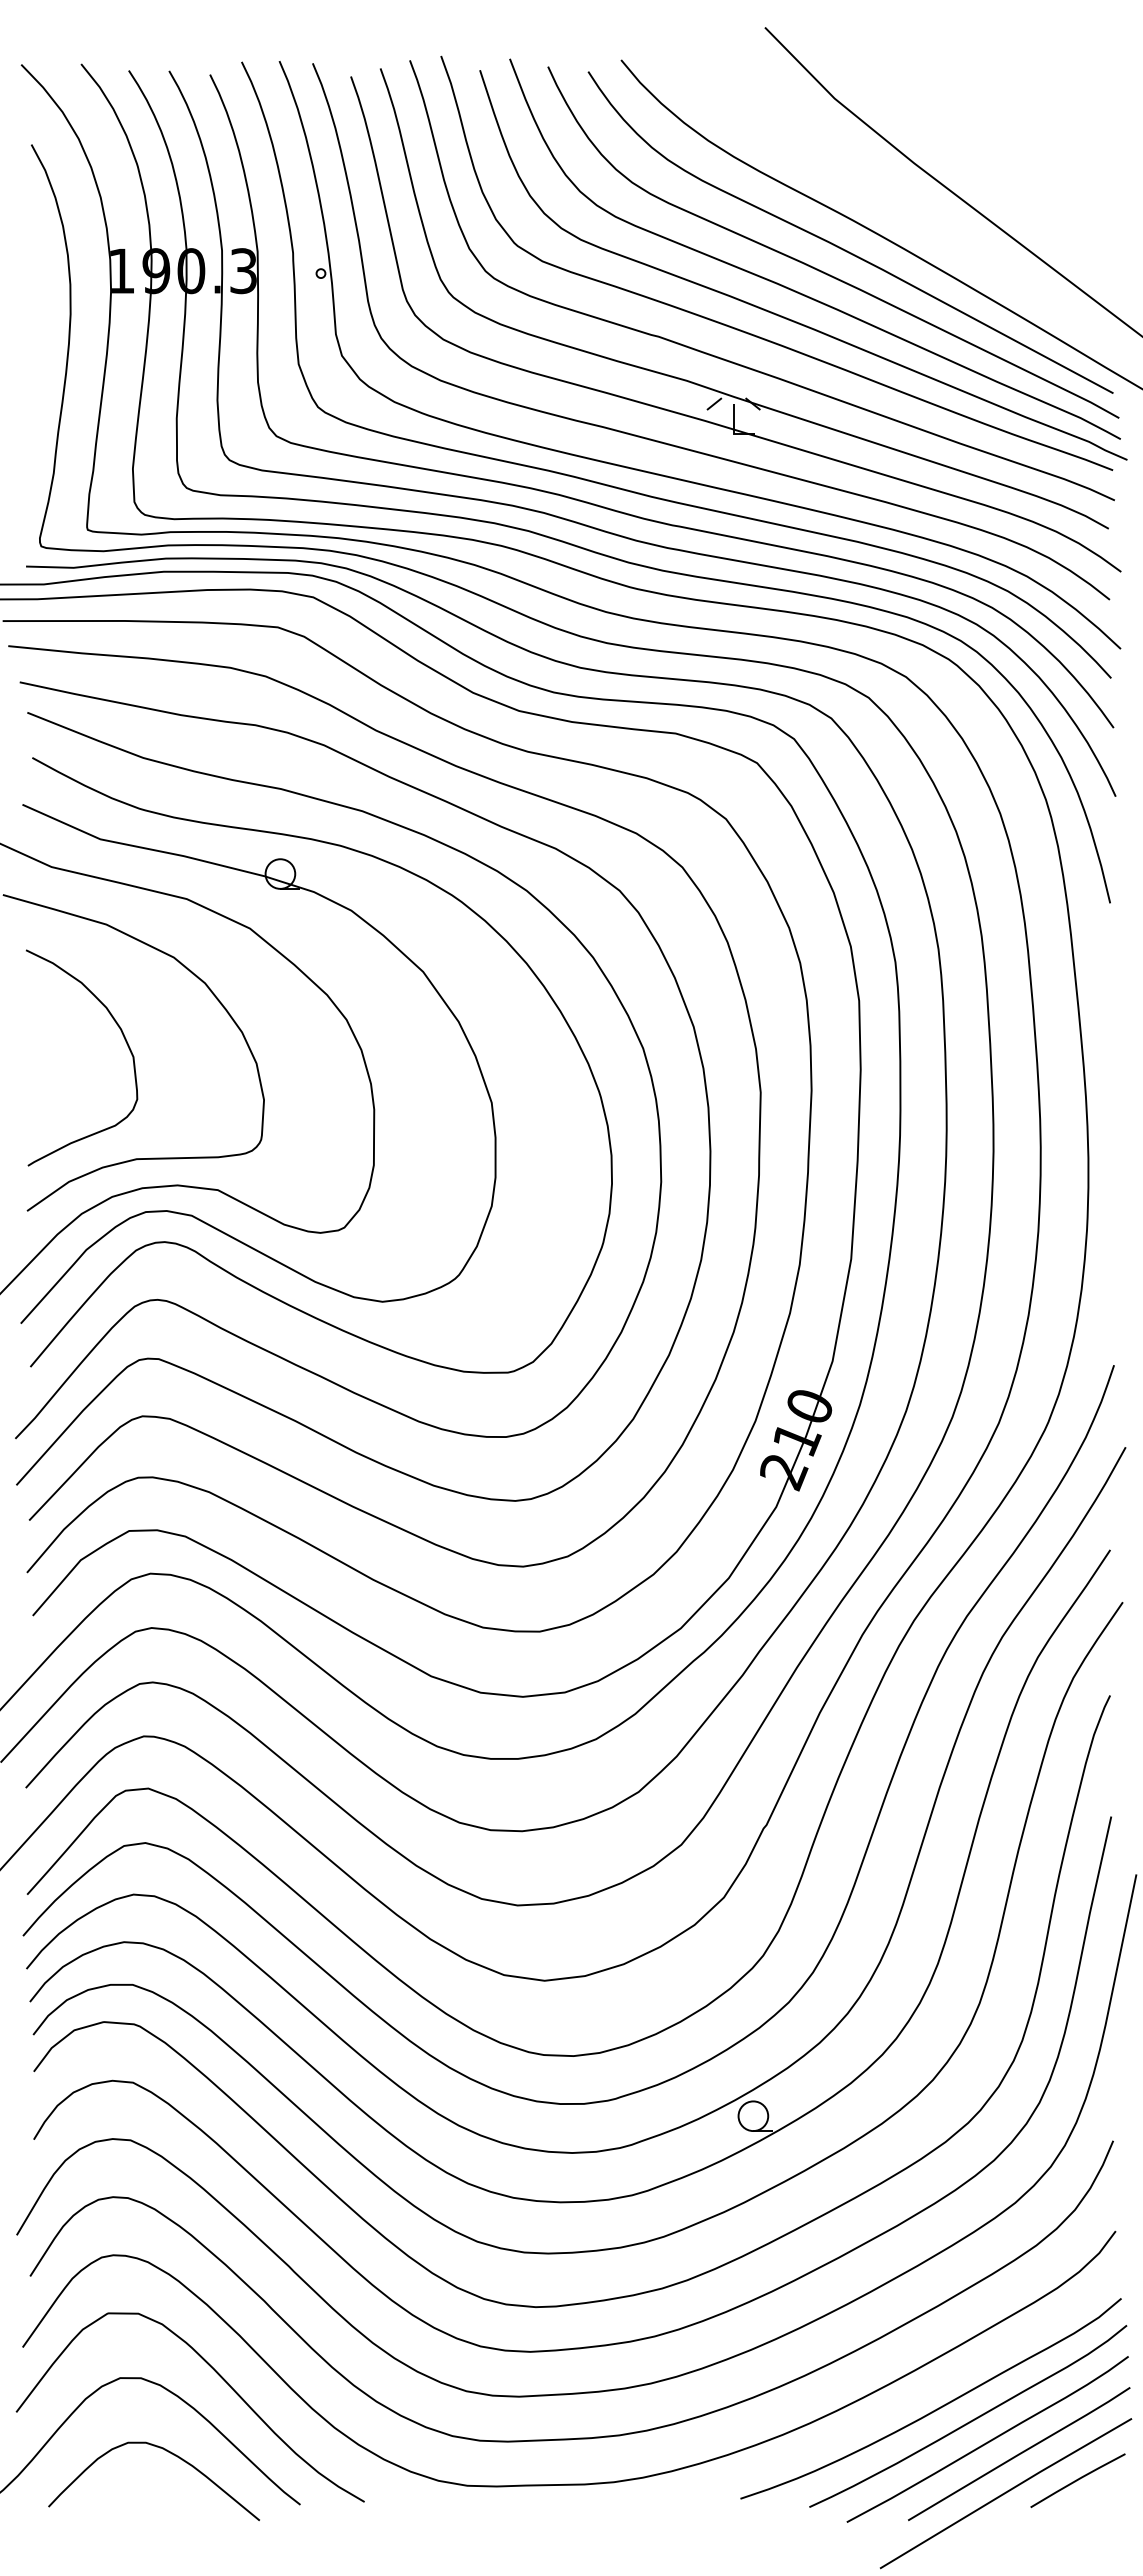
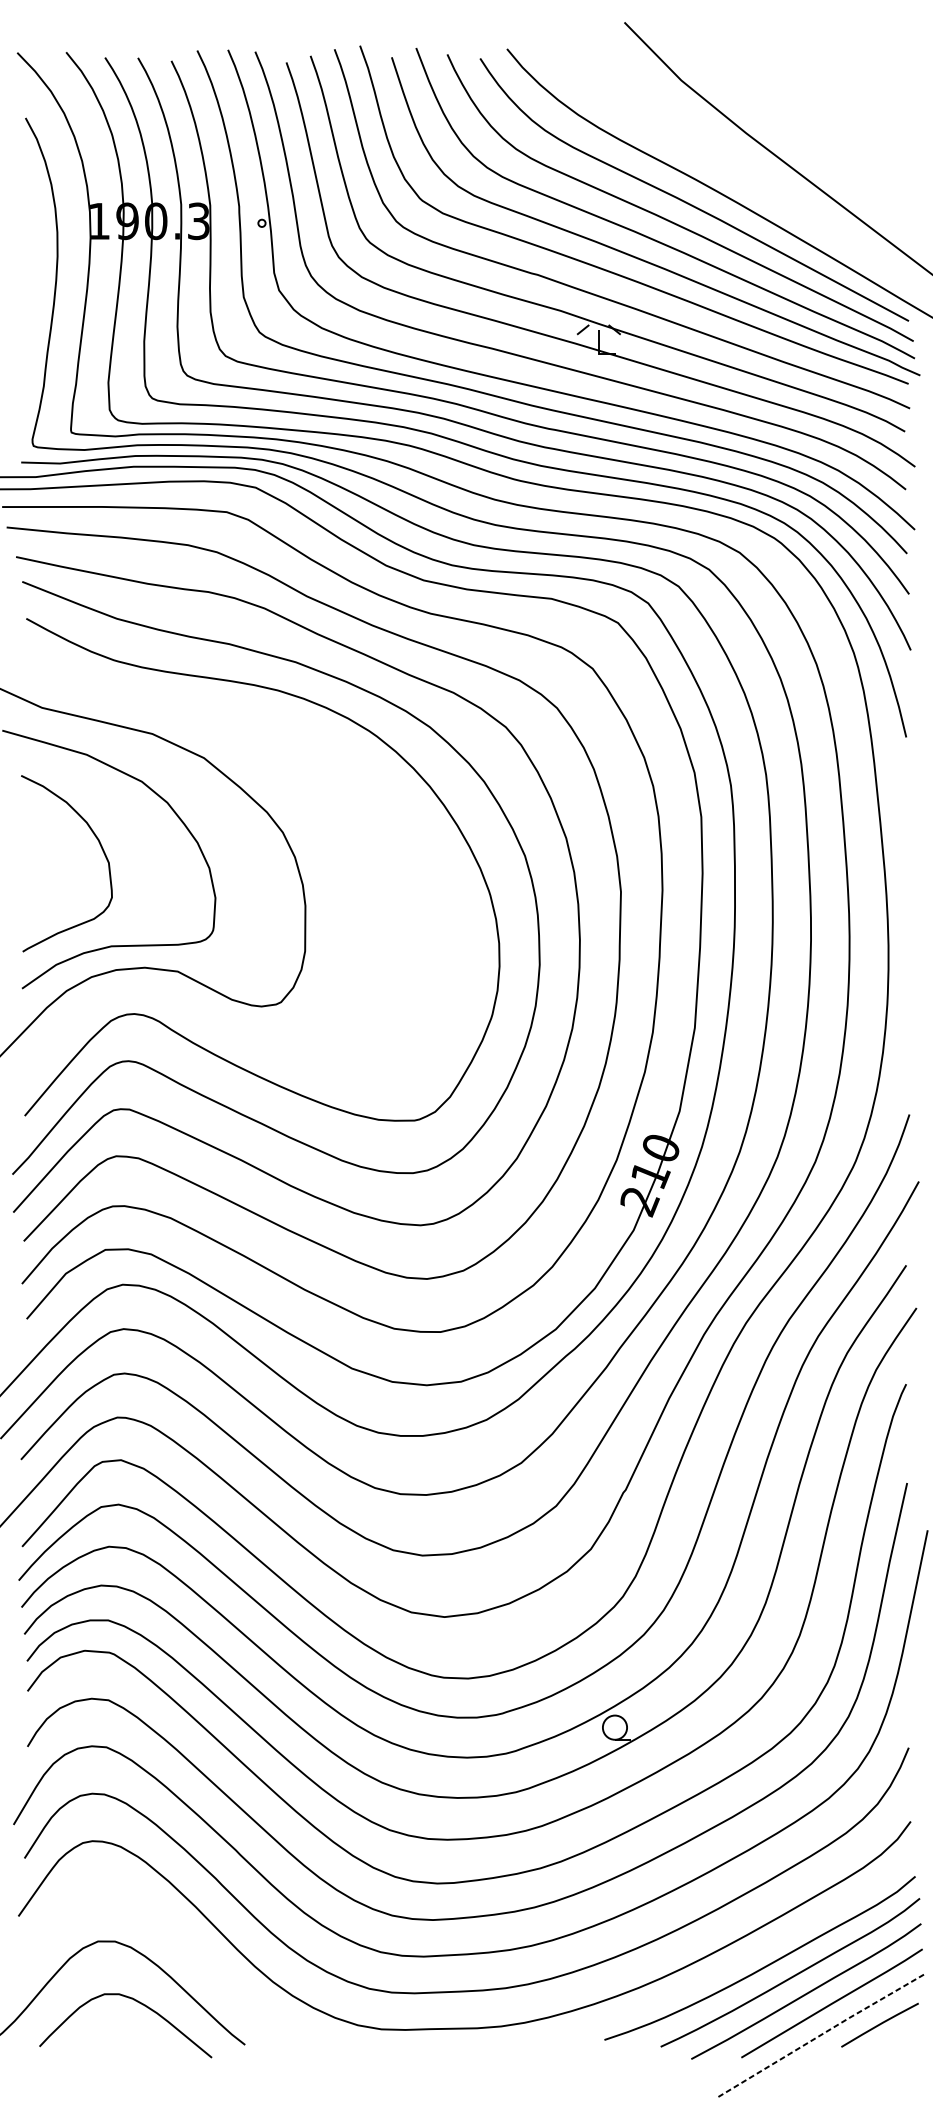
part: (191, 1214) -> (156, 991), removed
curve: (219, 2376) -> (179, 1940), removed
line: (1006, 2492) -> (821, 2034), solid -> dashed

